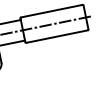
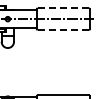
line: (52, 11) -> (63, 8), solid -> dashed
line: (57, 36) -> (63, 29), solid -> dashed

